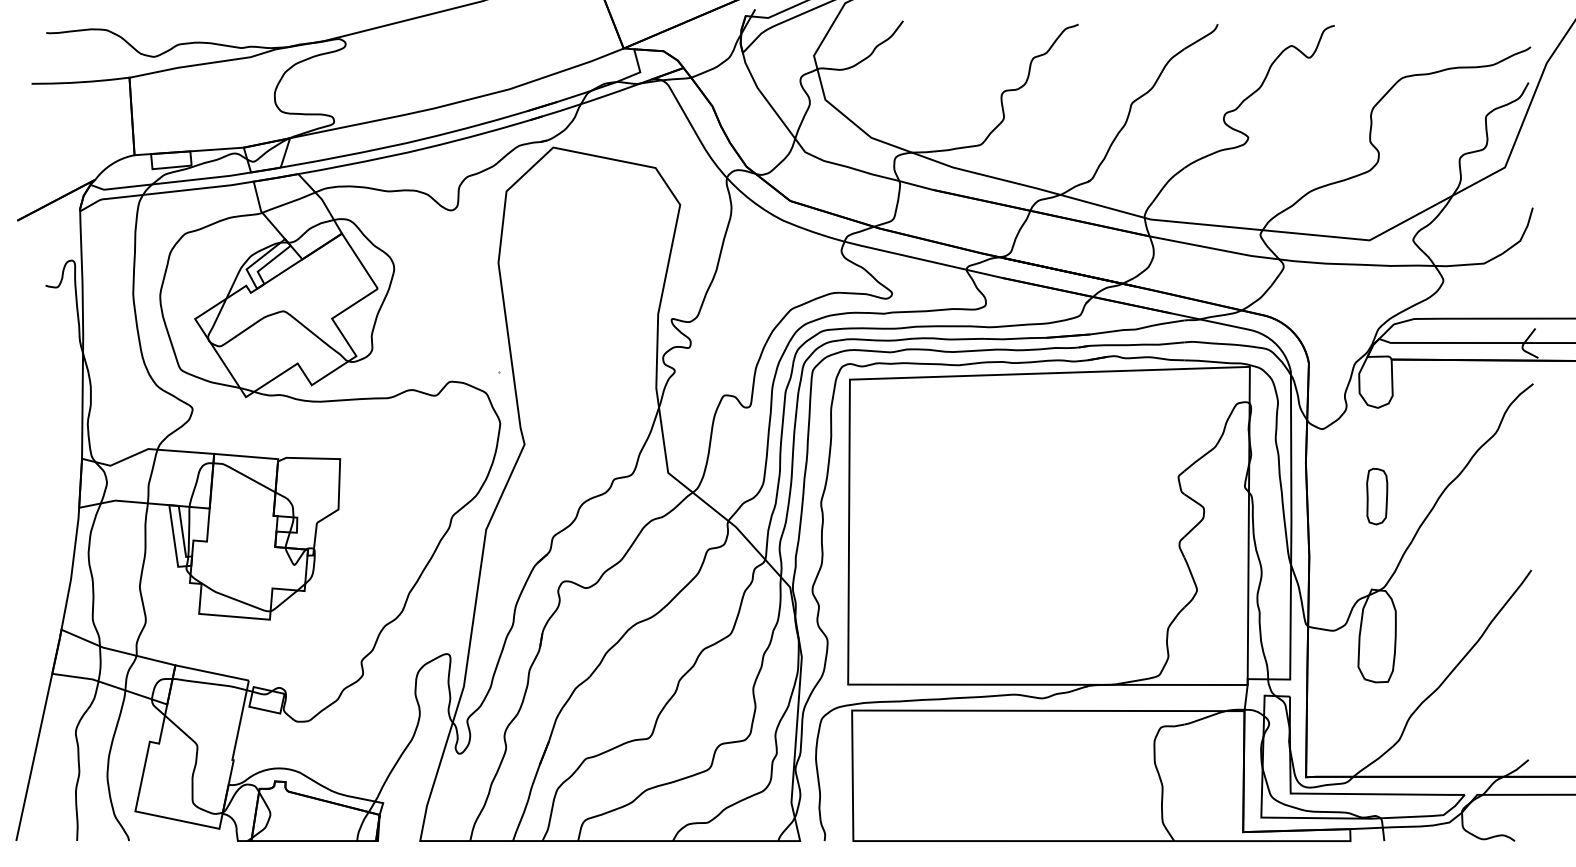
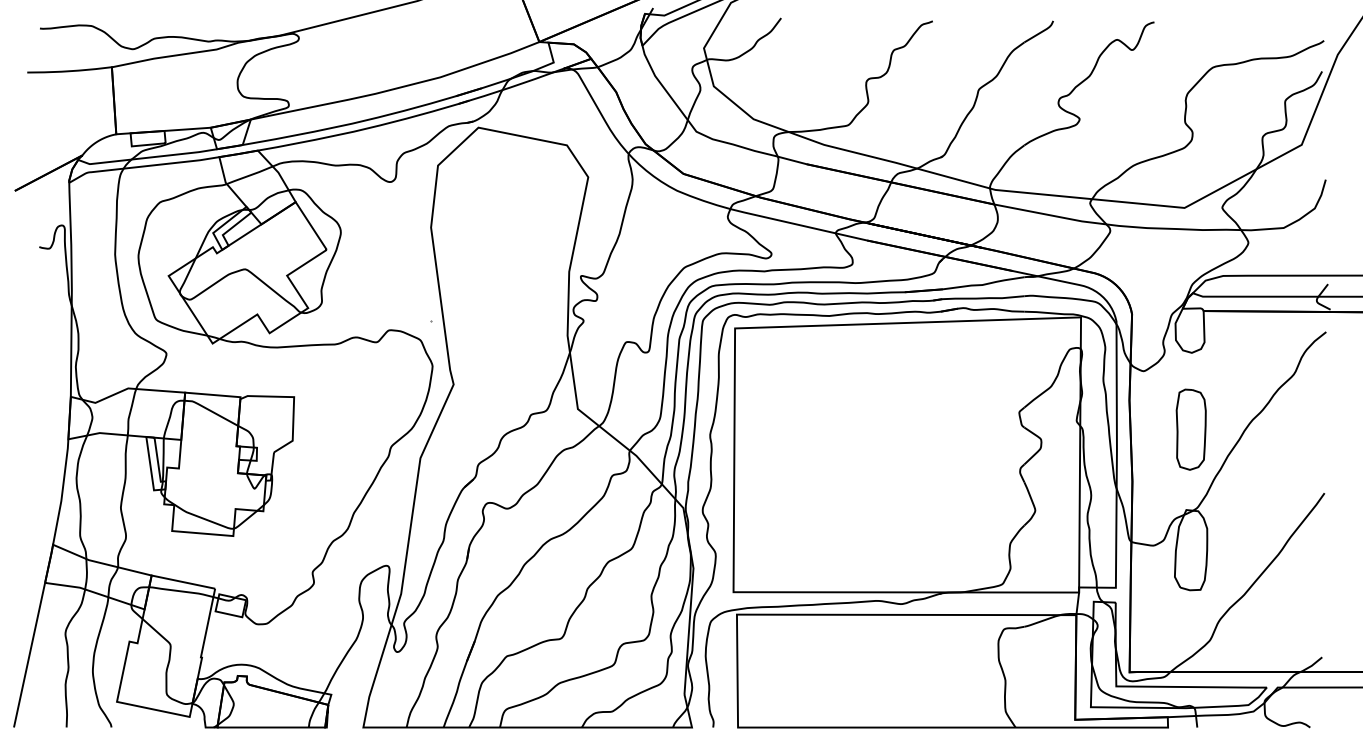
part: (1376, 496) -> (1190, 429), size x1.67

